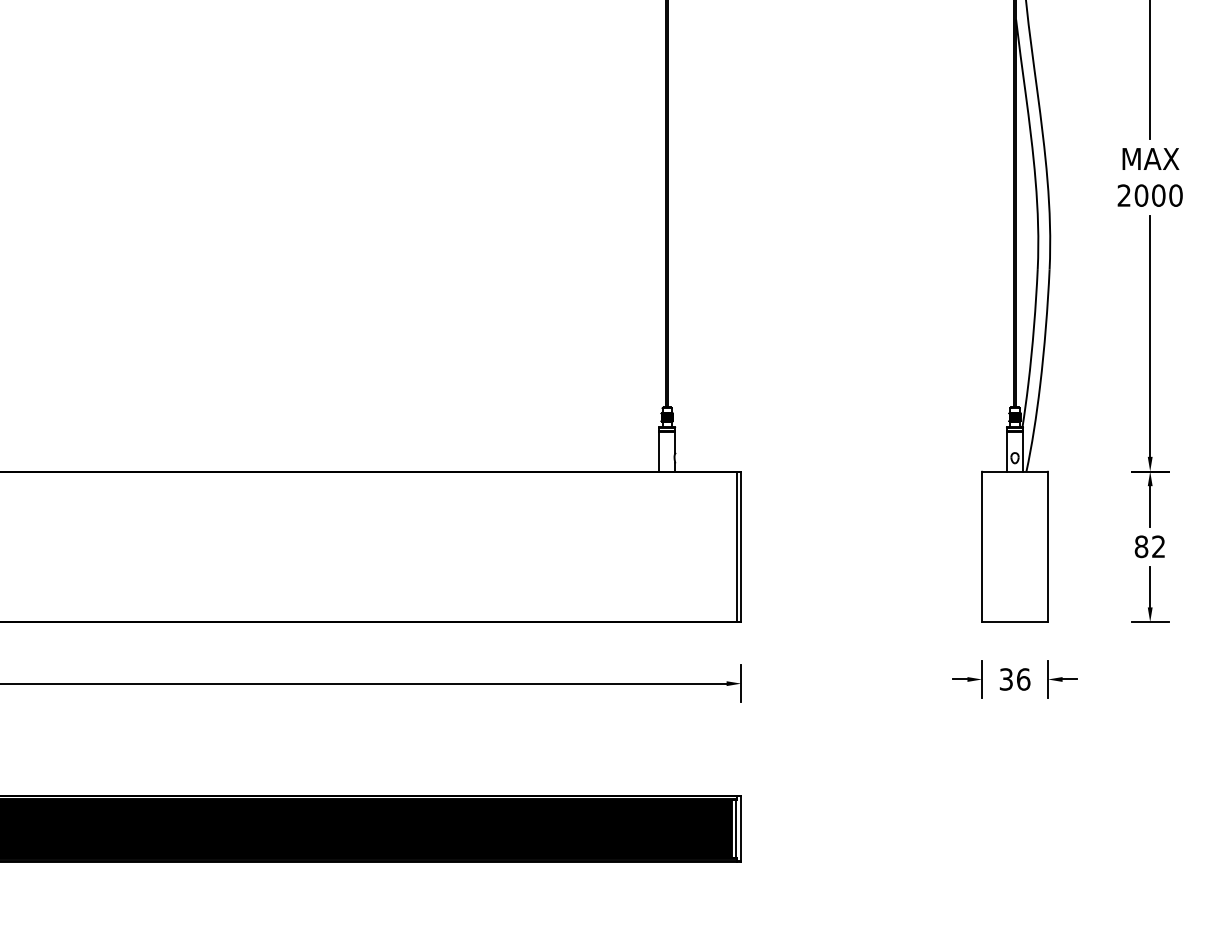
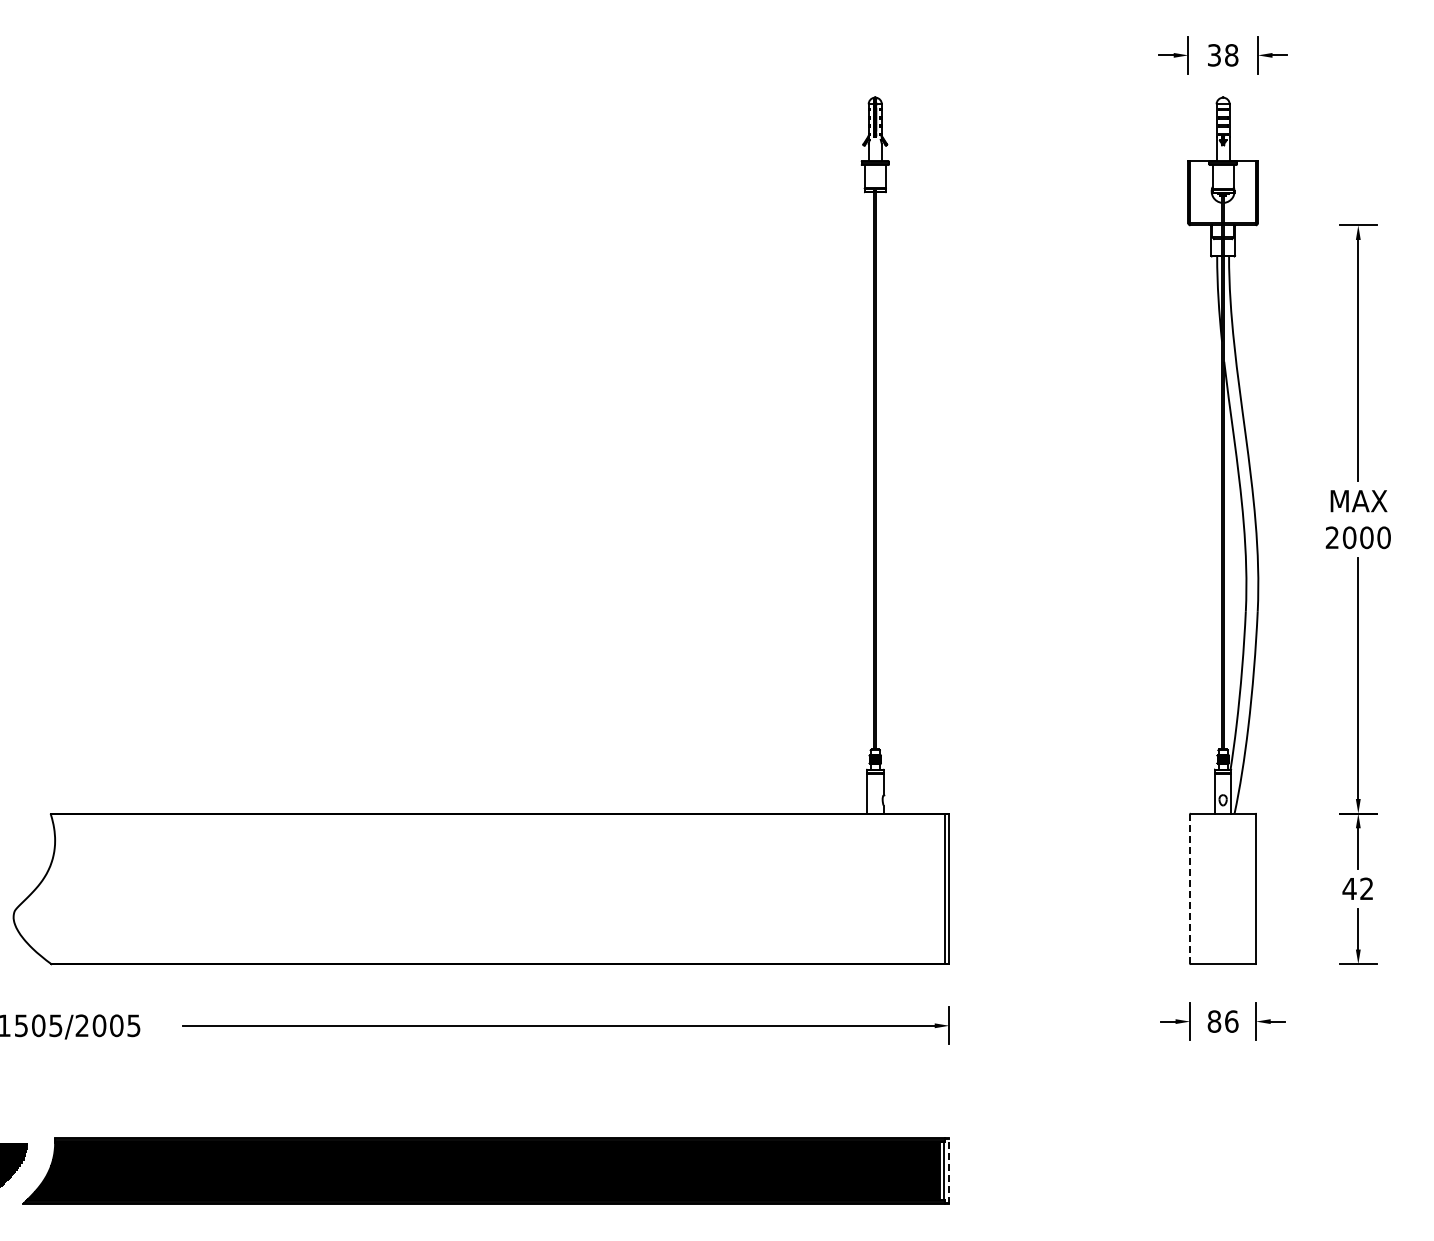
line: (982, 546) -> (1190, 888), solid -> dashed
text: (1141, 546) -> (1349, 888), 82 -> 42
text: (1006, 679) -> (1214, 1021), 36 -> 86
line: (741, 828) -> (949, 1170), solid -> dashed

